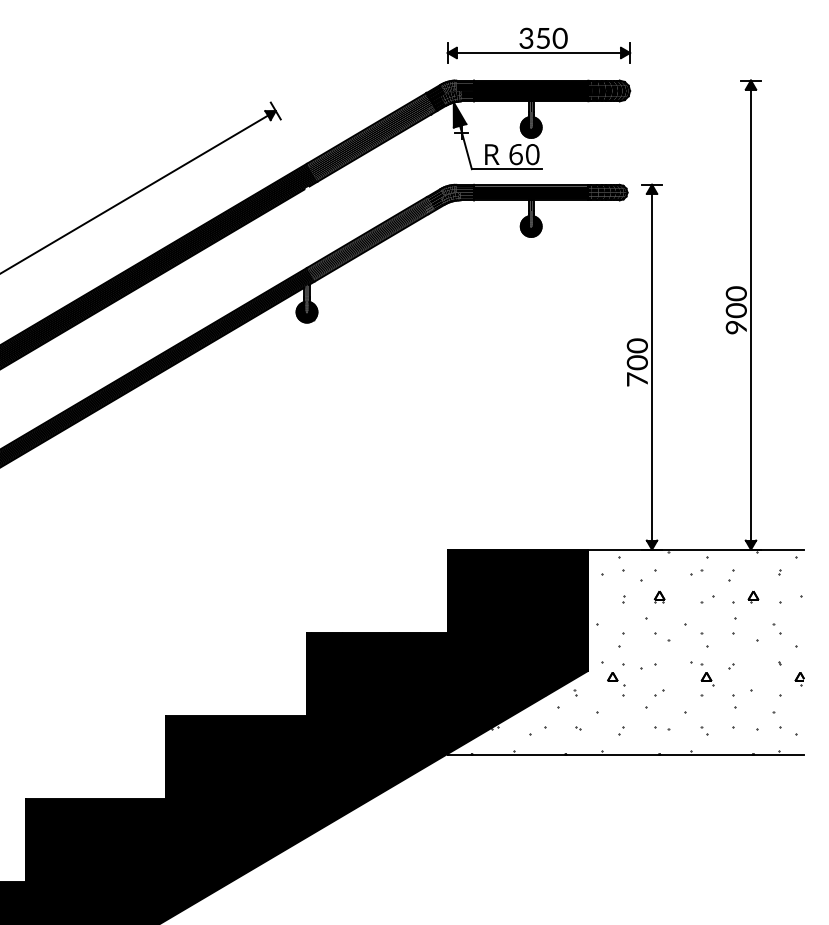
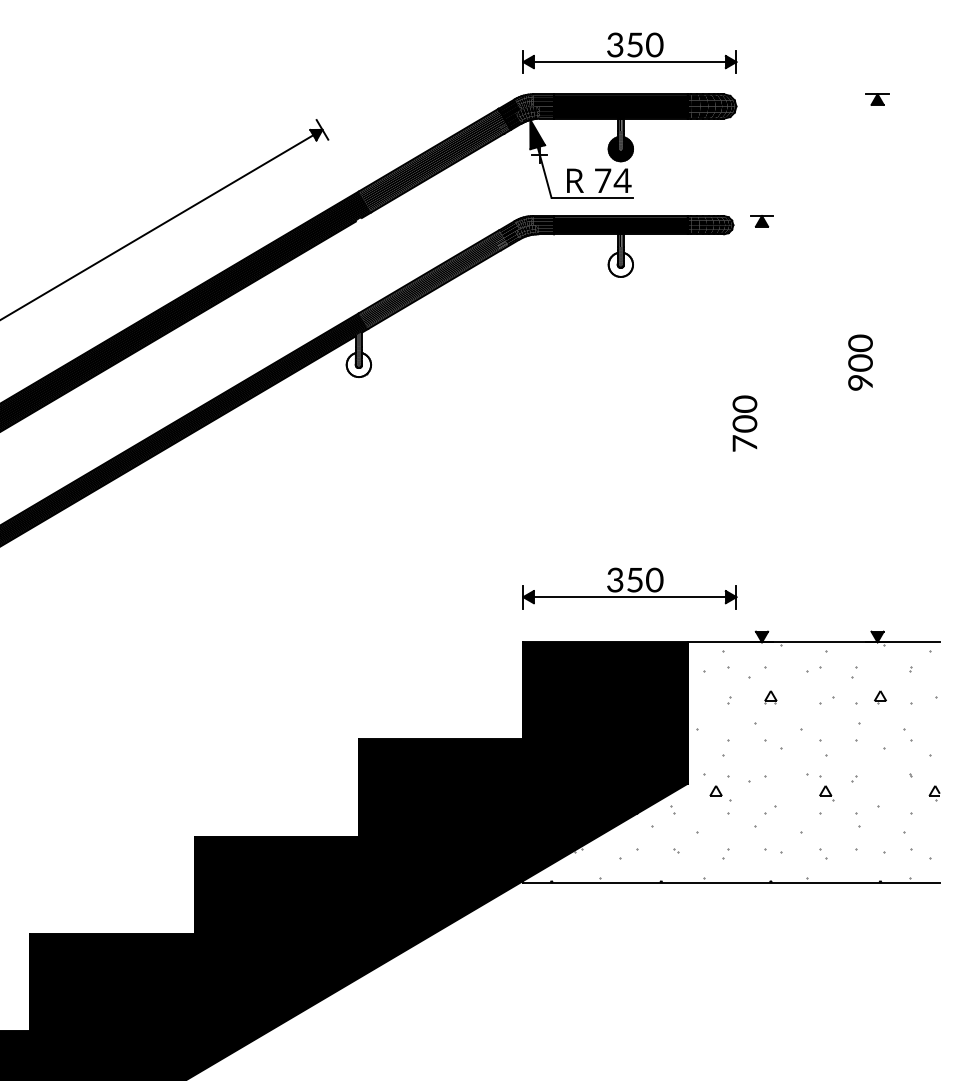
text: (524, 154) -> (613, 180), 60 -> 74
fill: (530, 226) -> (620, 264), removed
fill: (306, 312) -> (358, 365), removed
line: (750, 314) -> (877, 367), removed
line: (652, 366) -> (762, 428), removed
part: (538, 503) -> (629, 588), added
hatch: (633, 653) -> (740, 763), removed

